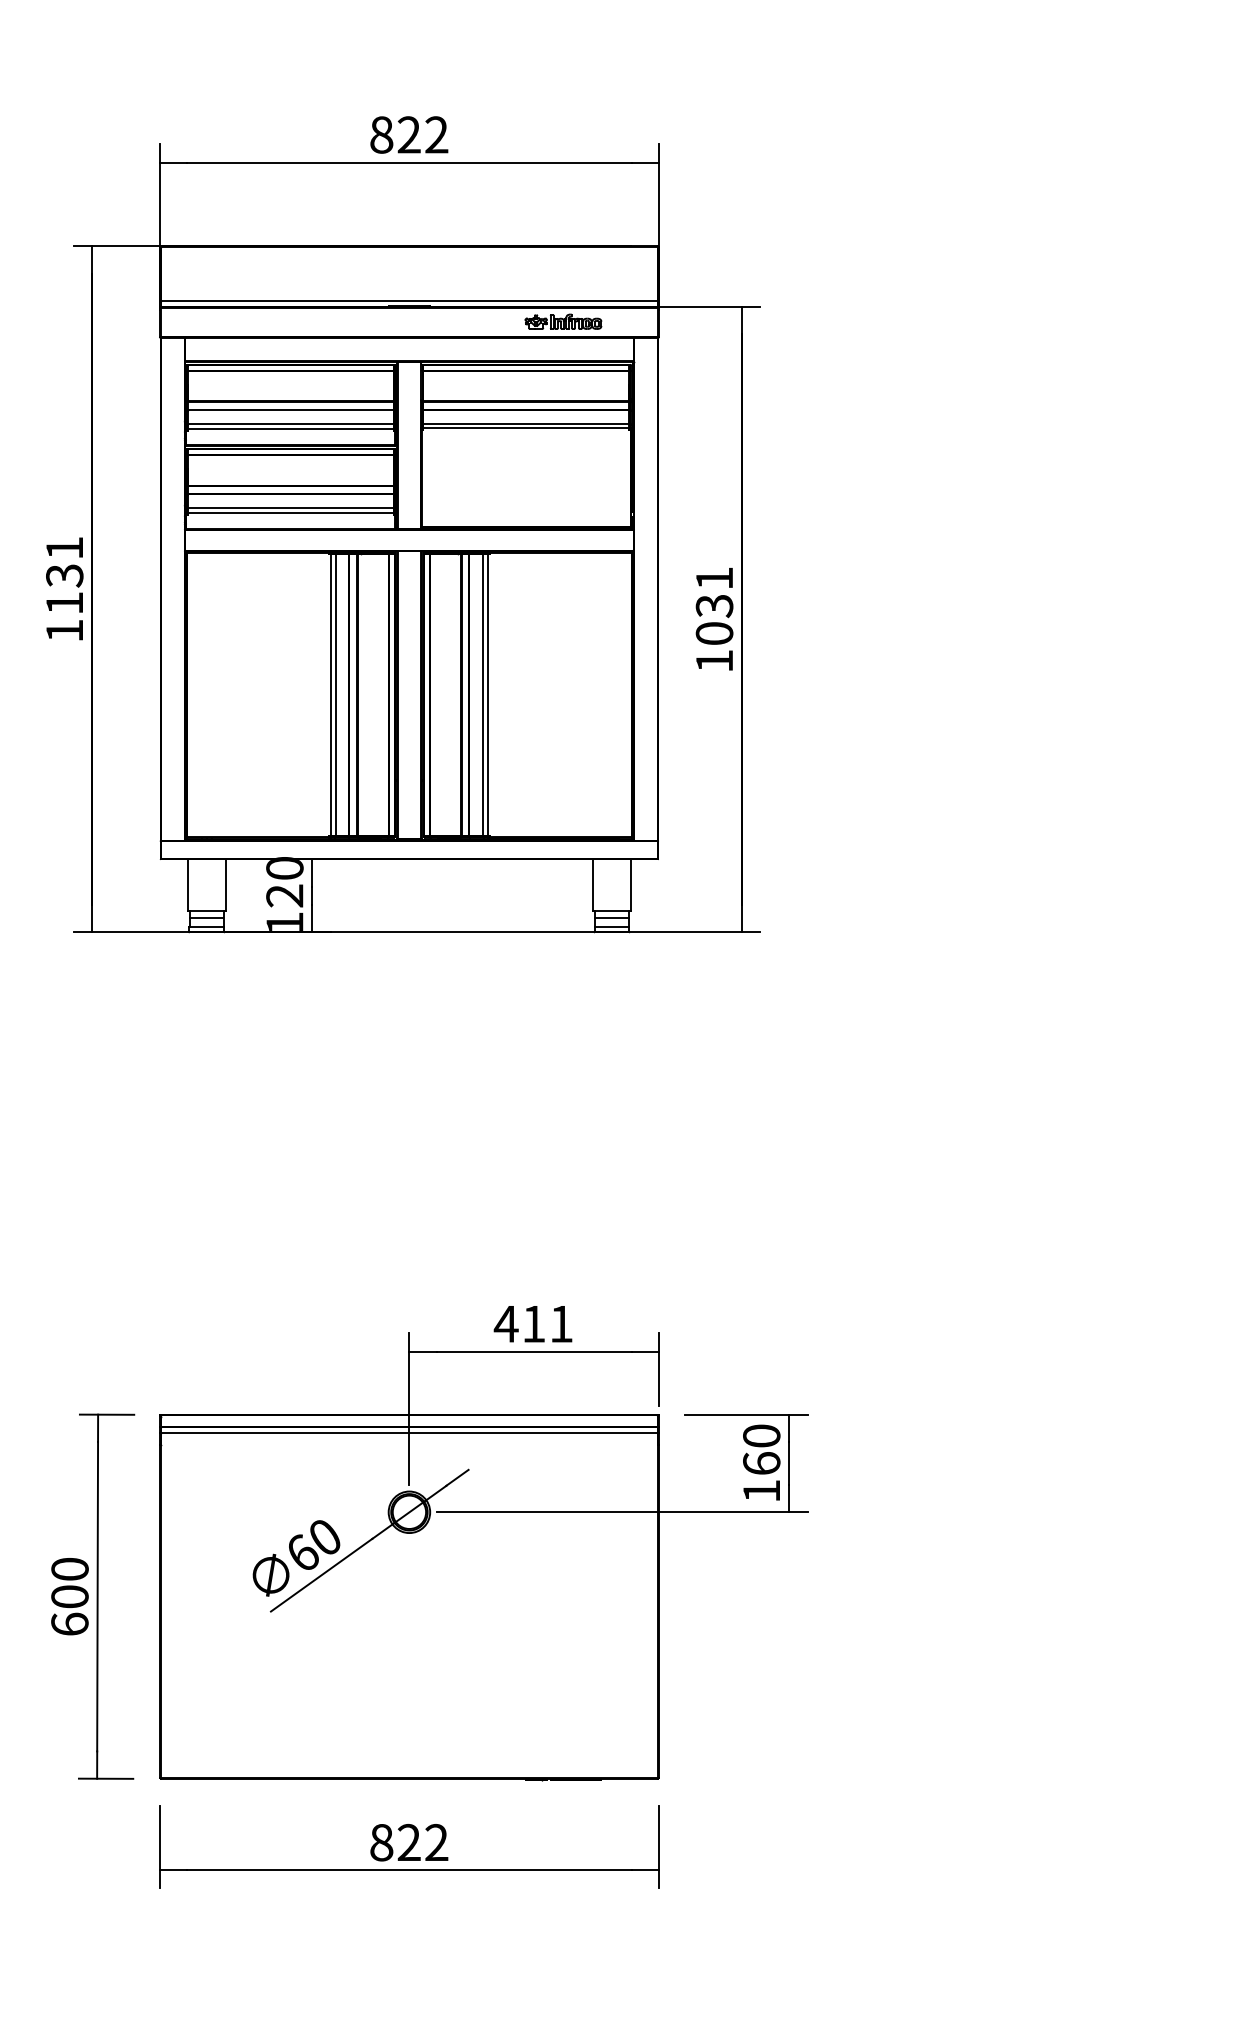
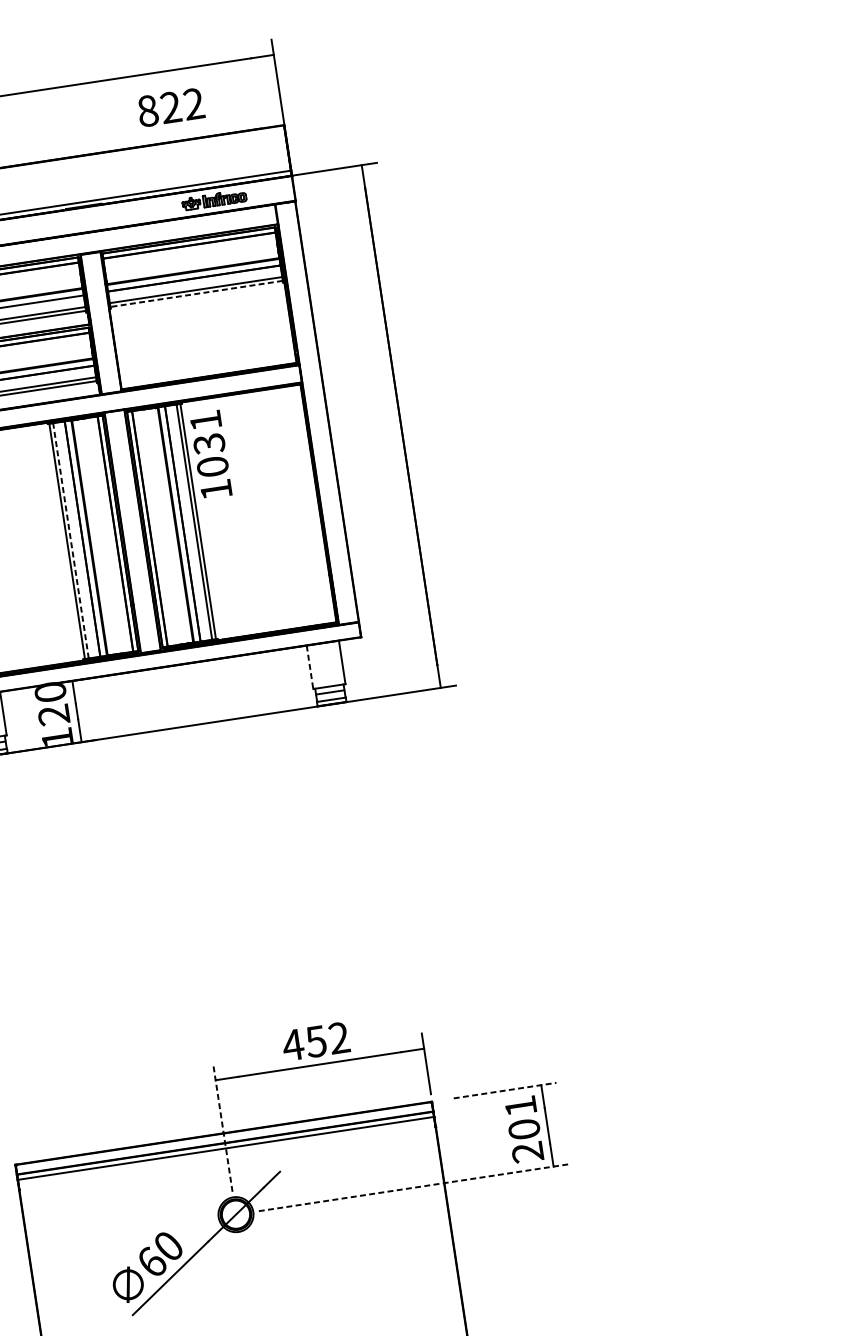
text: (409, 134) -> (171, 107), moved
line: (525, 428) -> (196, 294), solid -> dashed
text: (714, 619) -> (210, 455), moved
line: (335, 695) -> (70, 541), solid -> dashed
line: (592, 885) -> (309, 667), solid -> dashed
text: (547, 1323) -> (327, 1039), 411 -> 452
line: (409, 1409) -> (223, 1128), solid -> dashed
line: (746, 1414) -> (505, 1090), solid -> dashed
text: (761, 1463) -> (524, 1129), 160 -> 201
line: (622, 1512) -> (414, 1187), solid -> dashed

